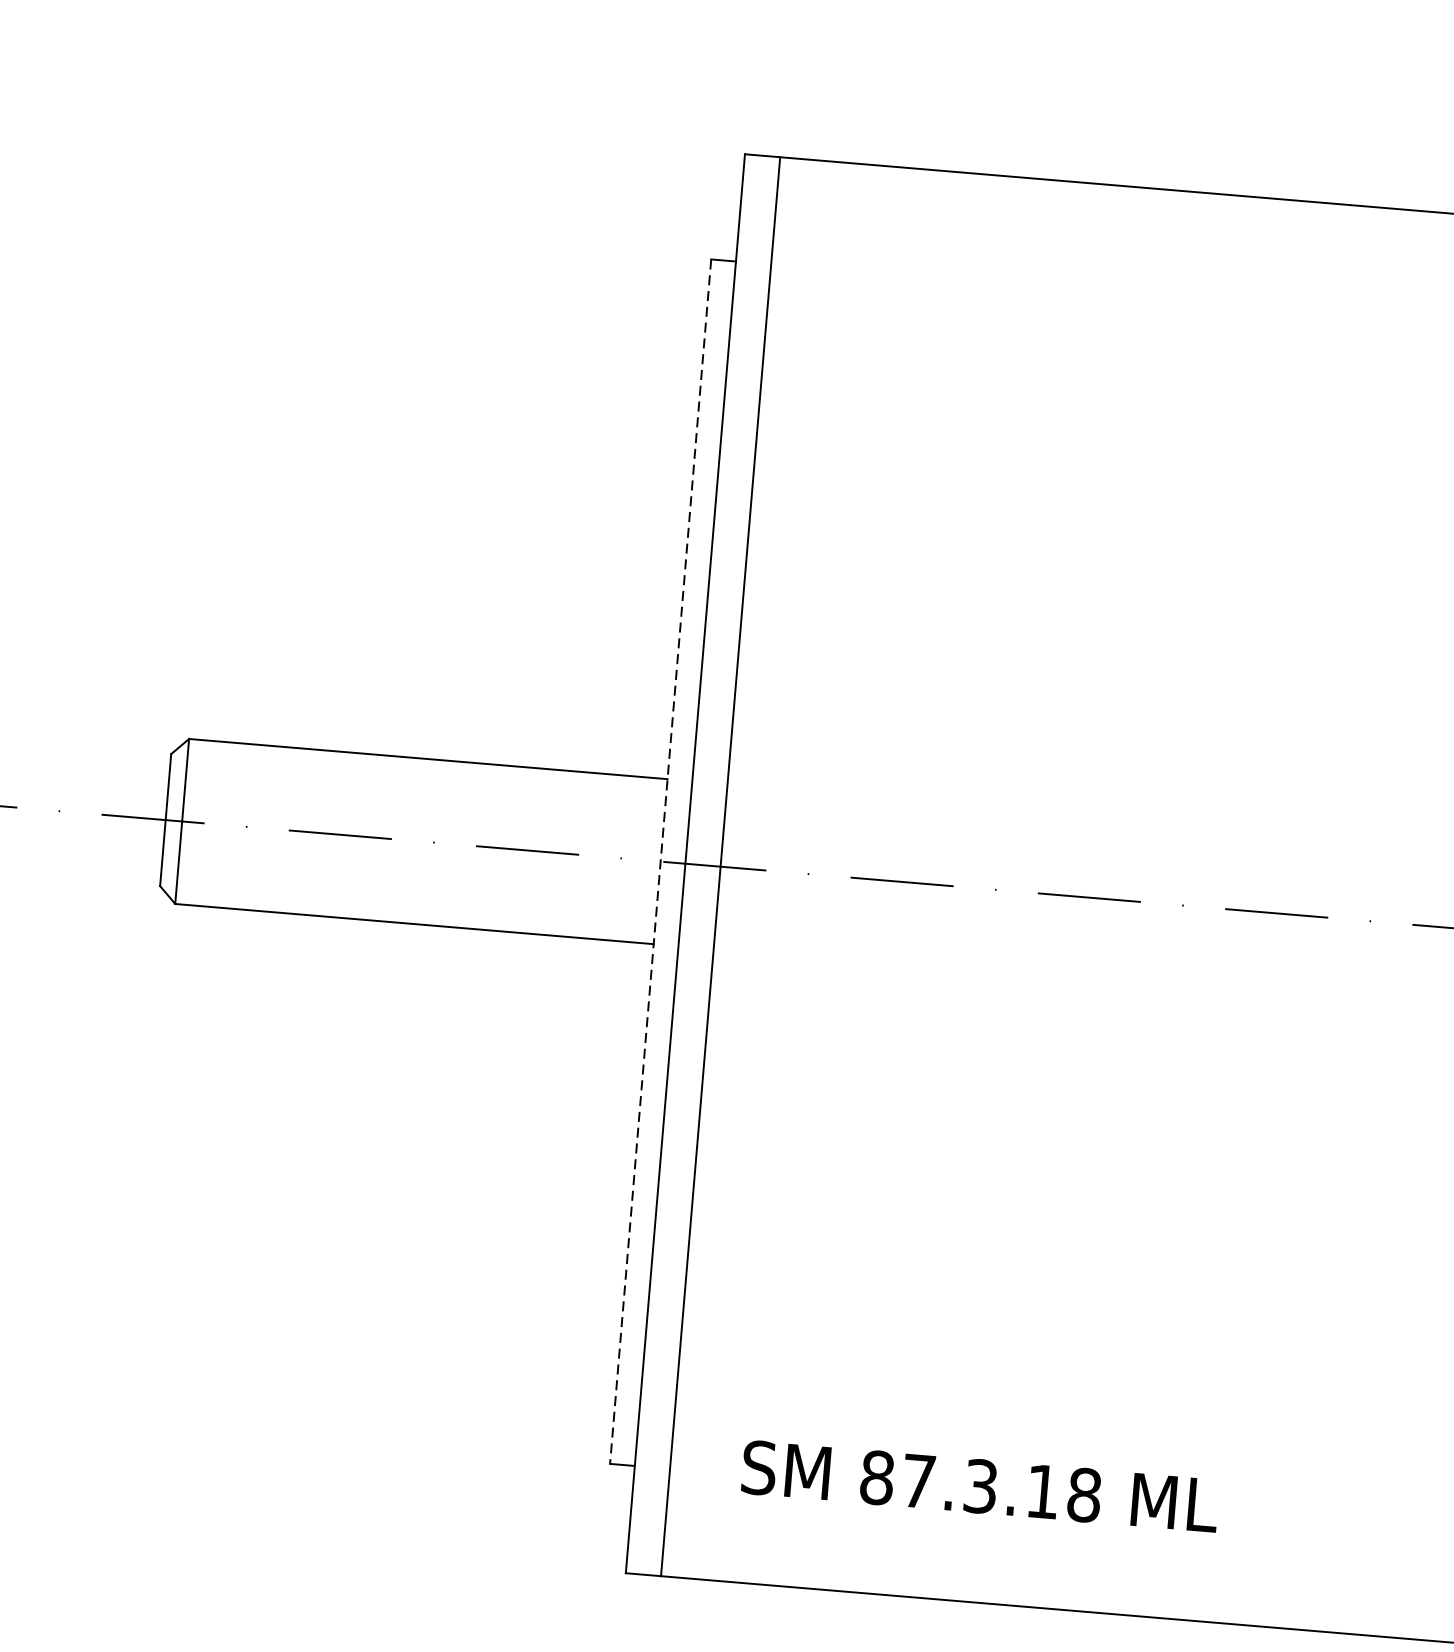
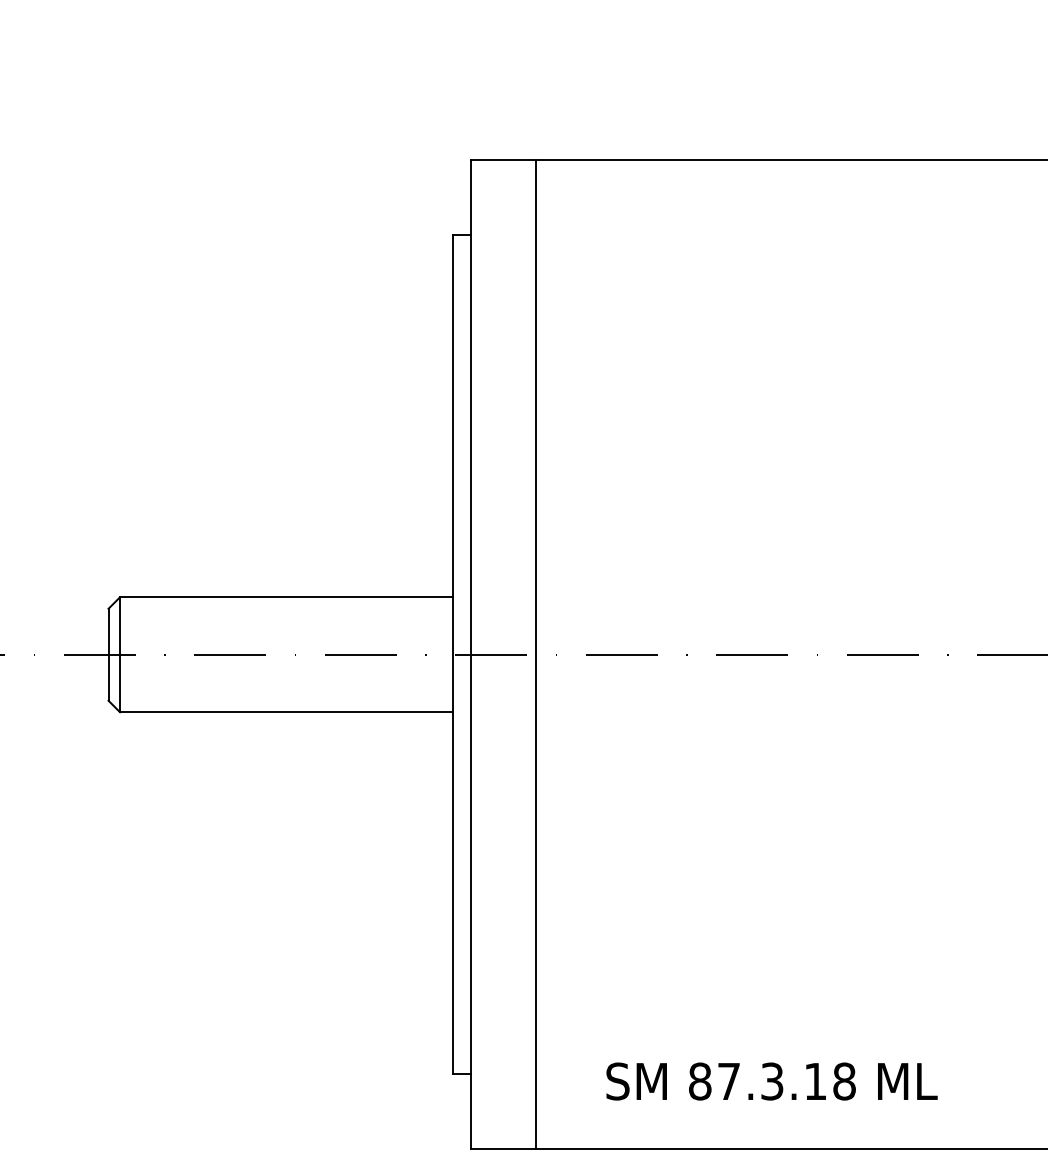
line: (660, 861) -> (453, 654), dashed -> solid
line: (720, 866) -> (536, 654), moved
text: (979, 1486) -> (771, 1081), moved

